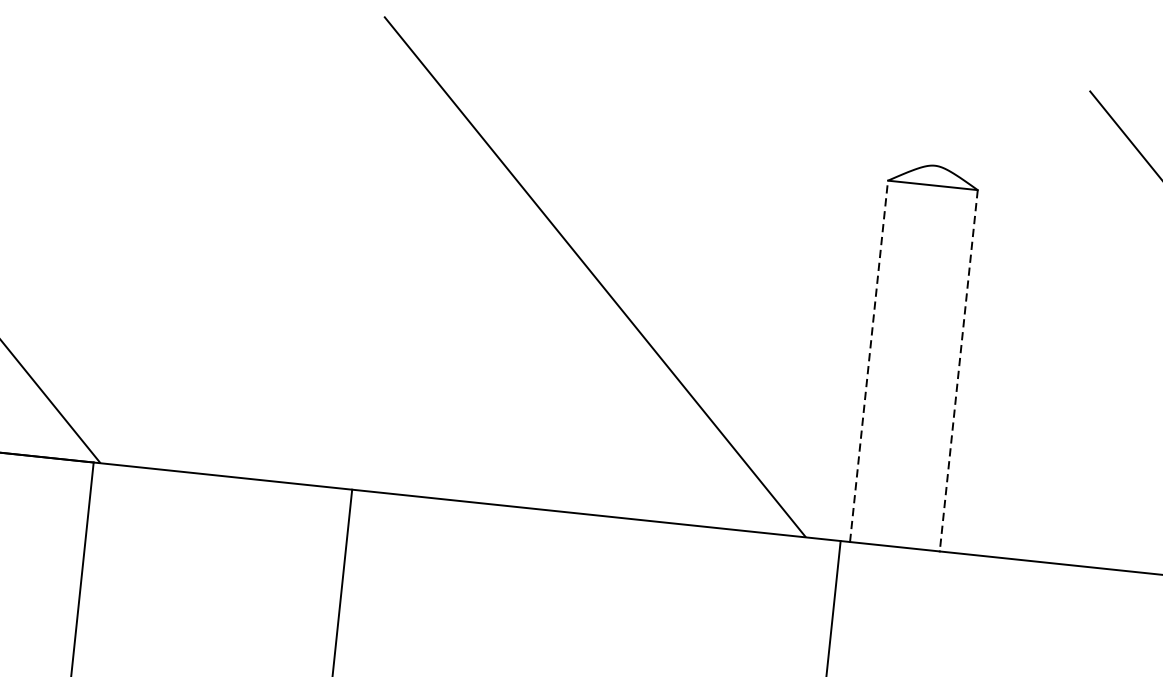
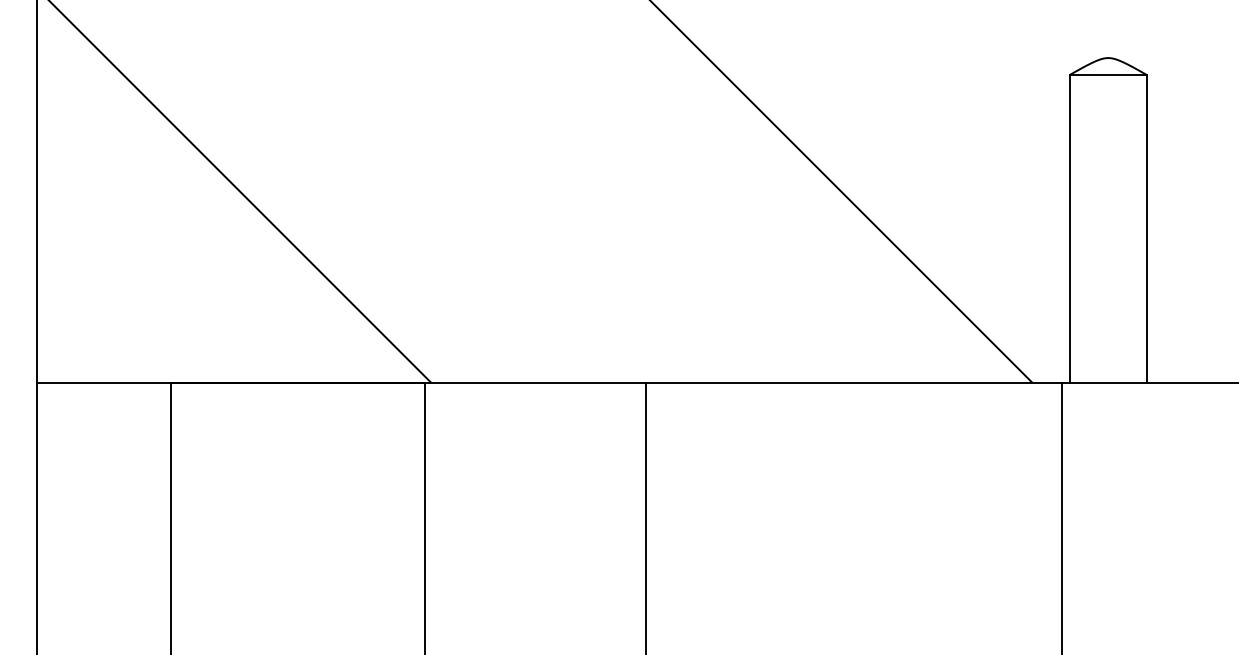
line: (869, 361) -> (1070, 228), dashed -> solid
line: (958, 370) -> (1146, 228), dashed -> solid

